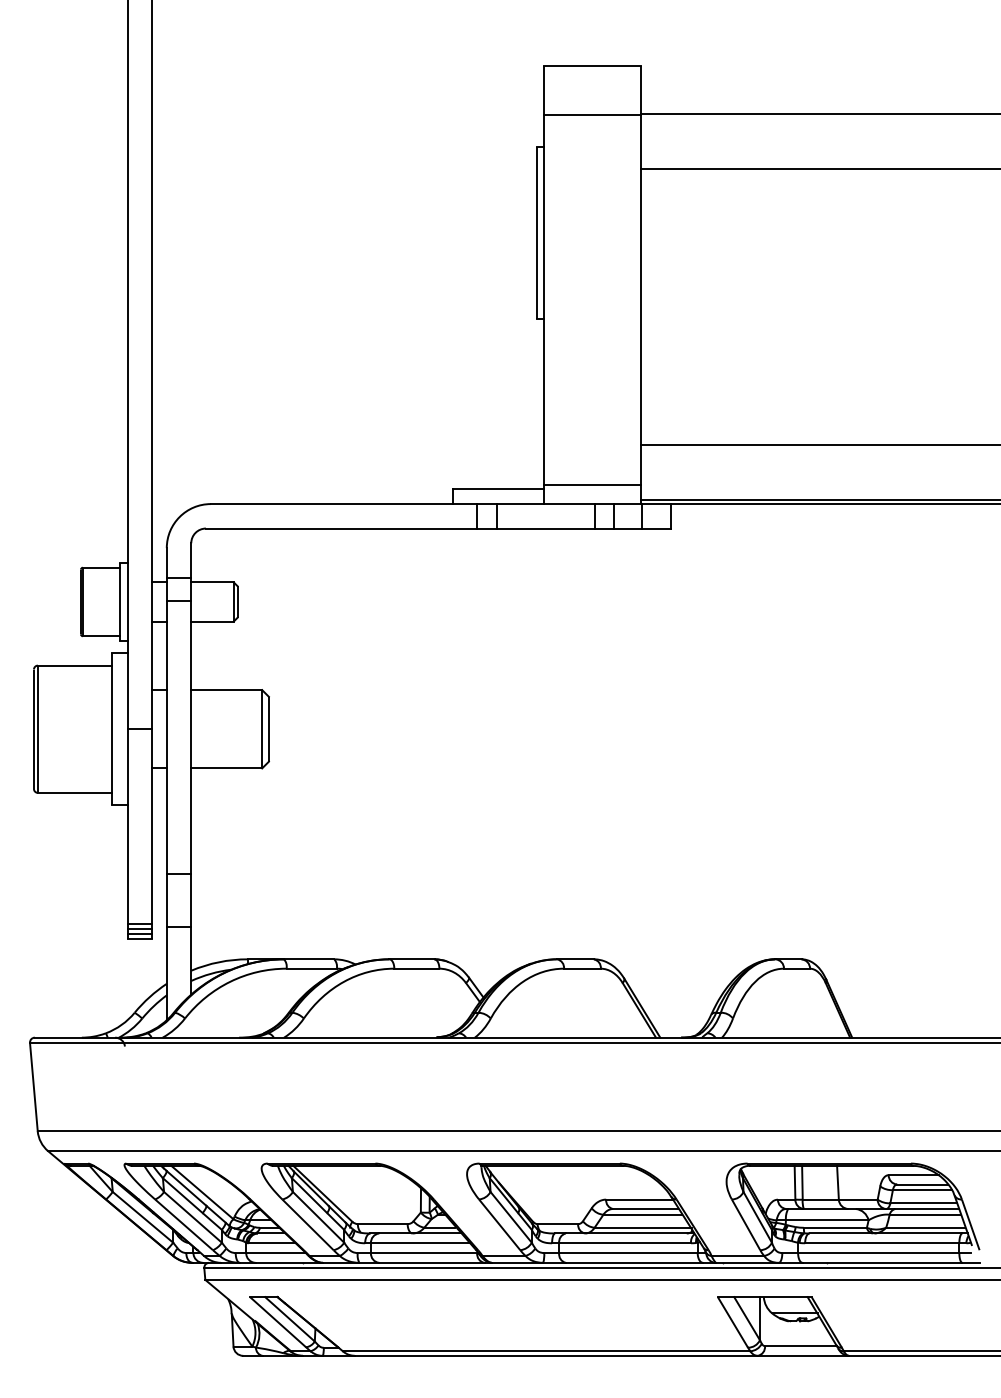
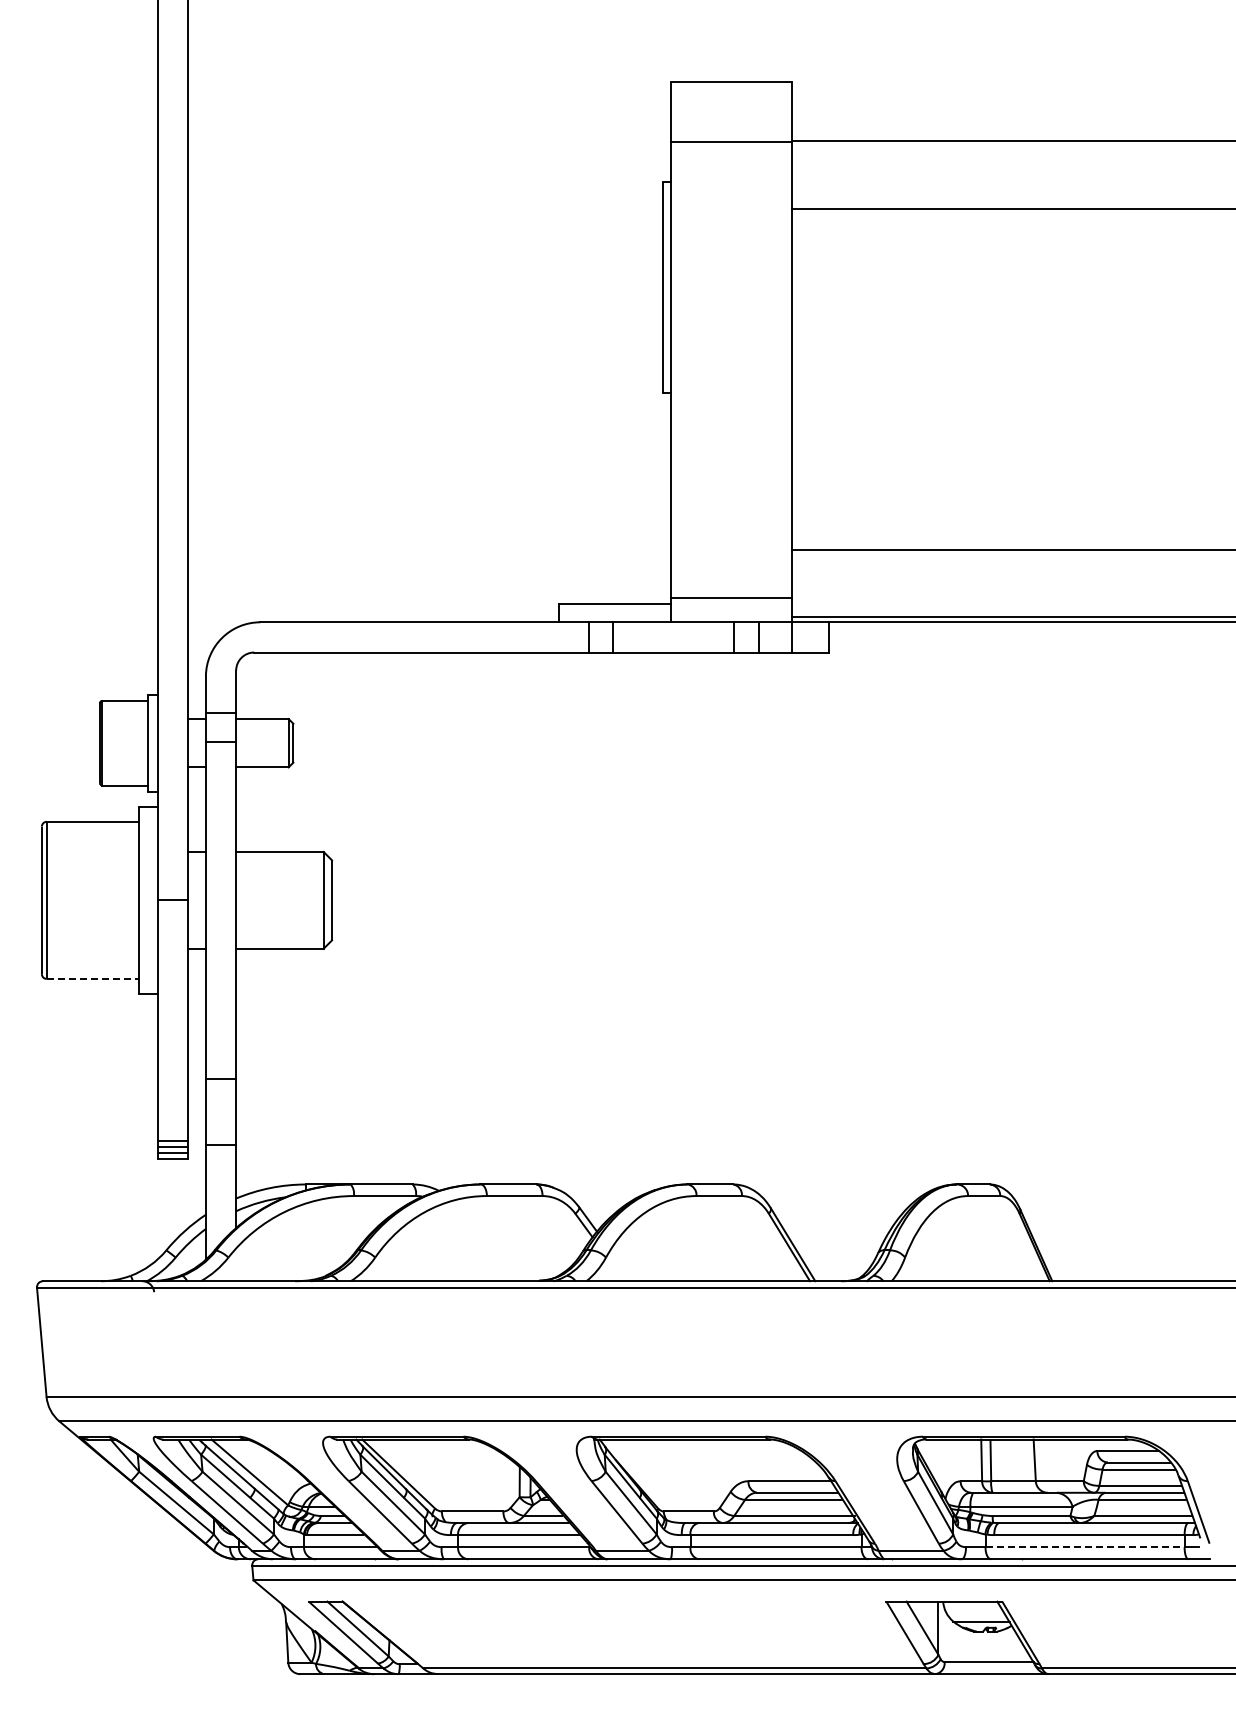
line: (74, 792) -> (92, 978), solid -> dashed
line: (879, 1253) -> (1085, 1547), solid -> dashed

